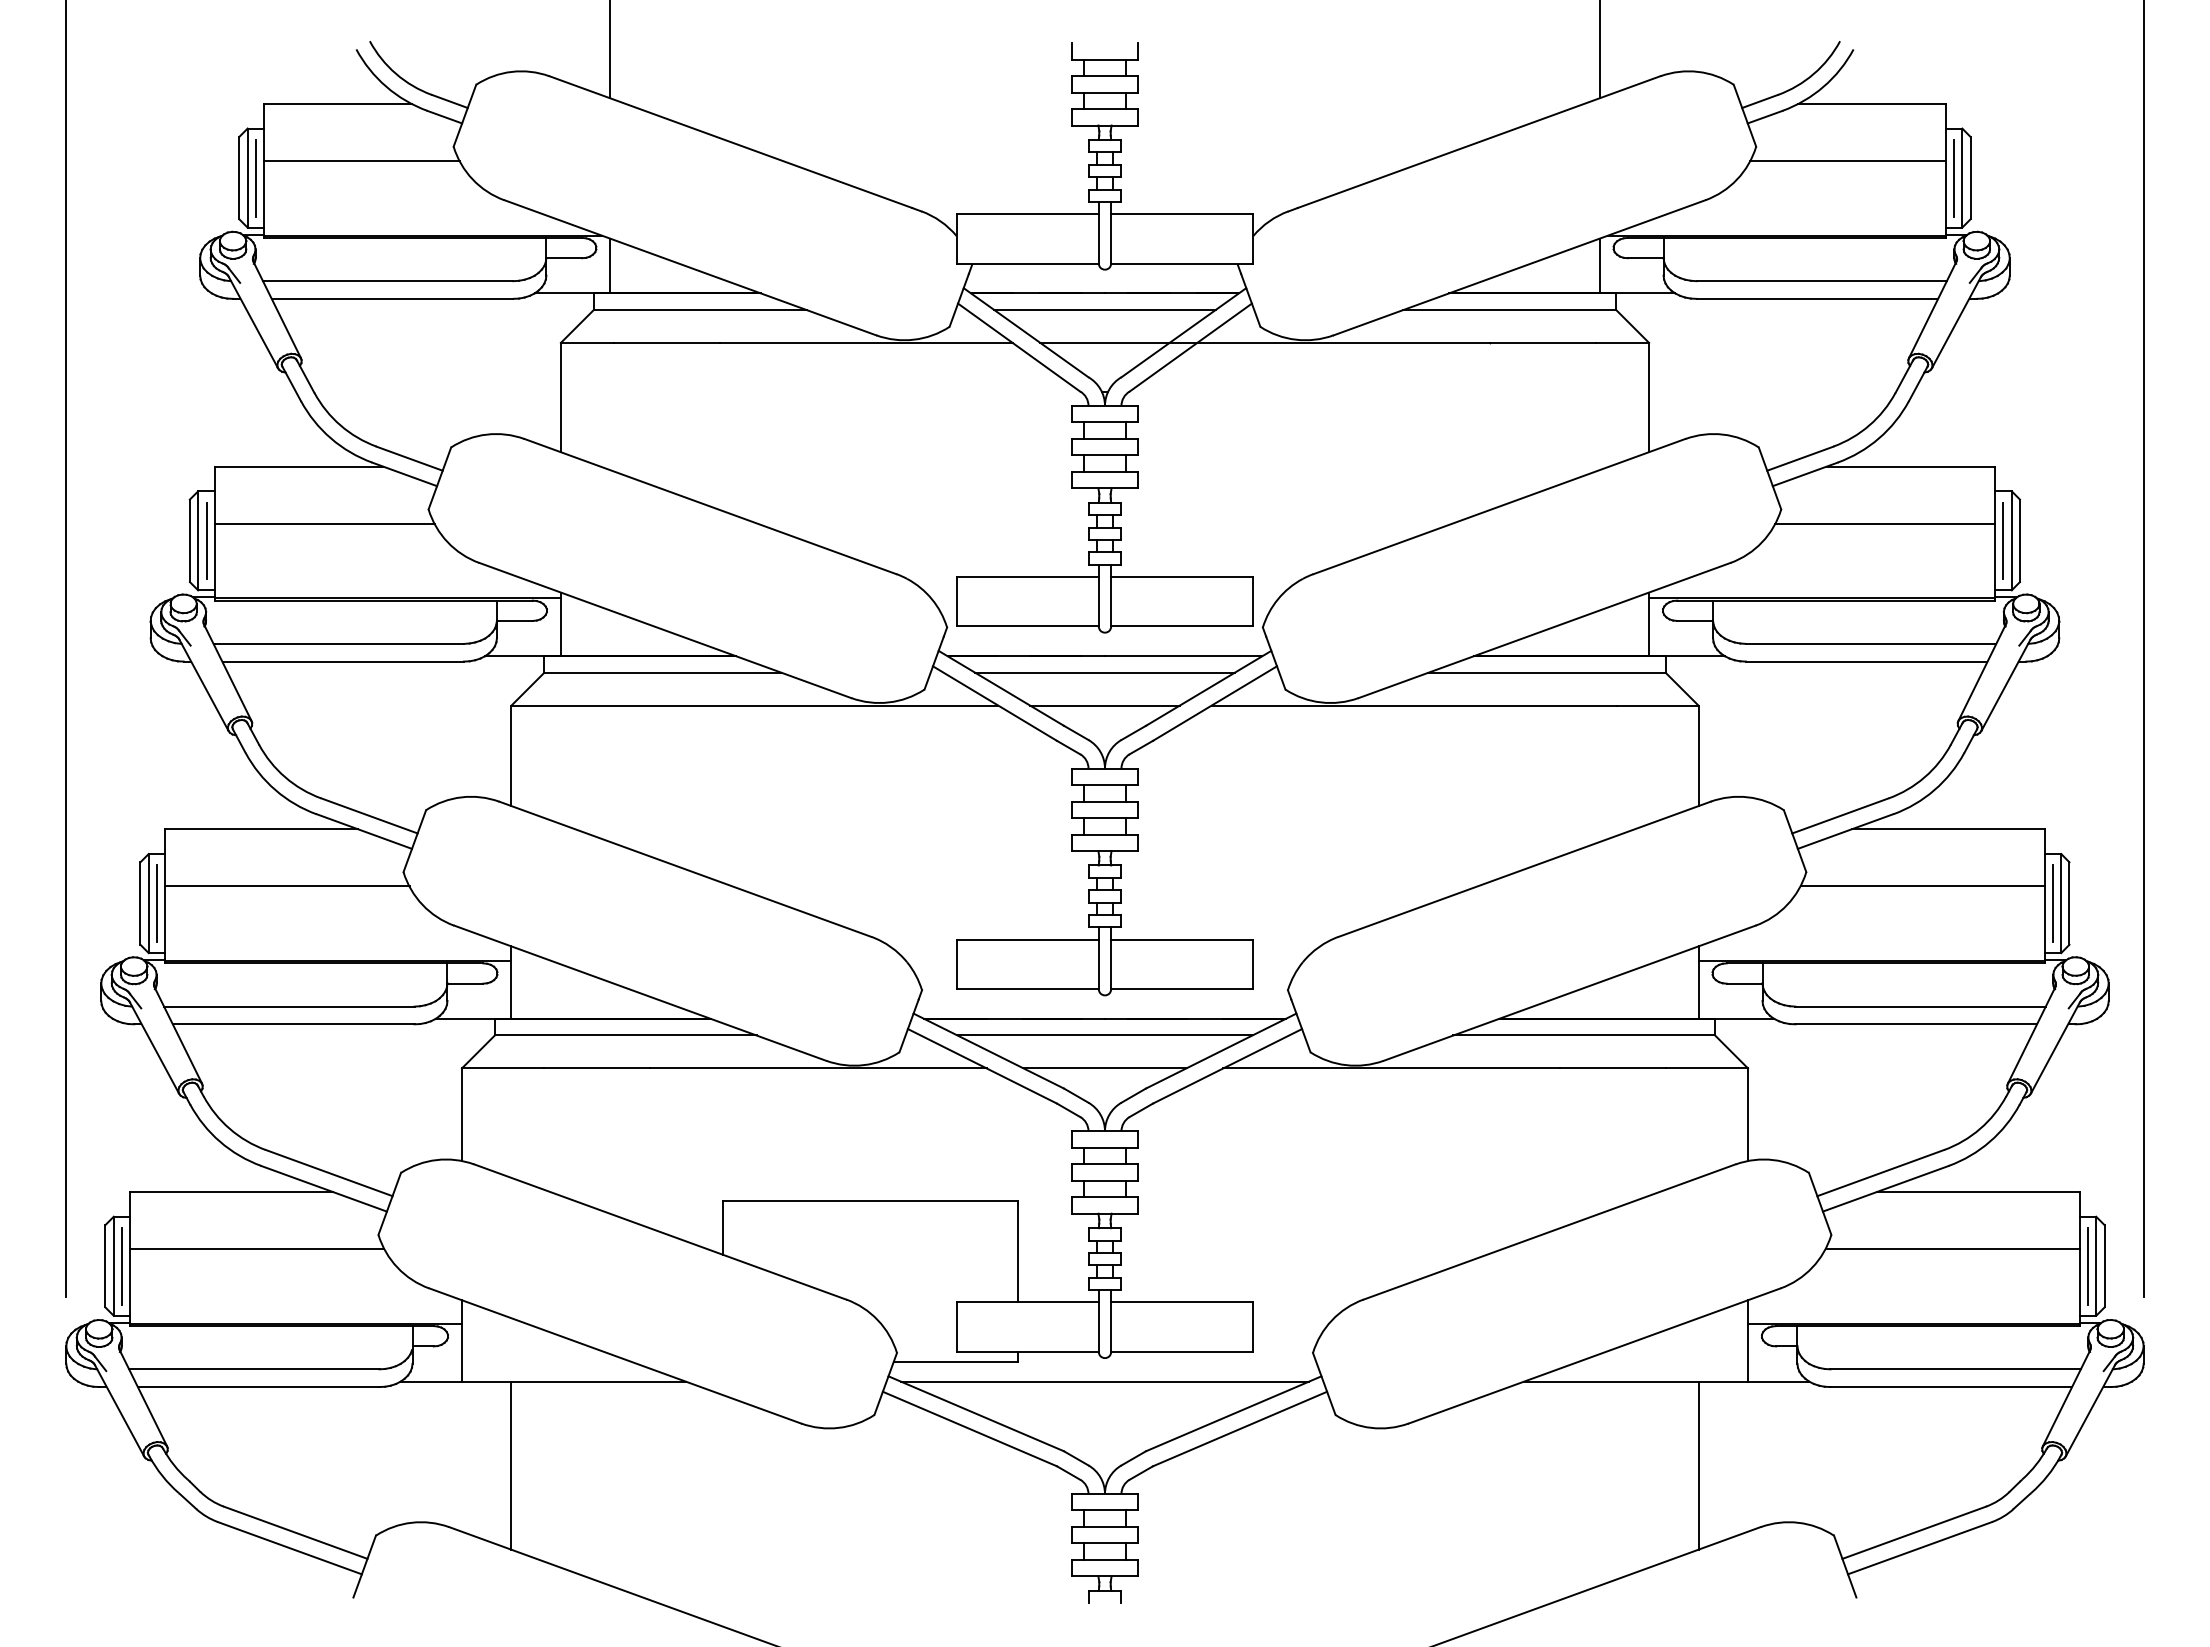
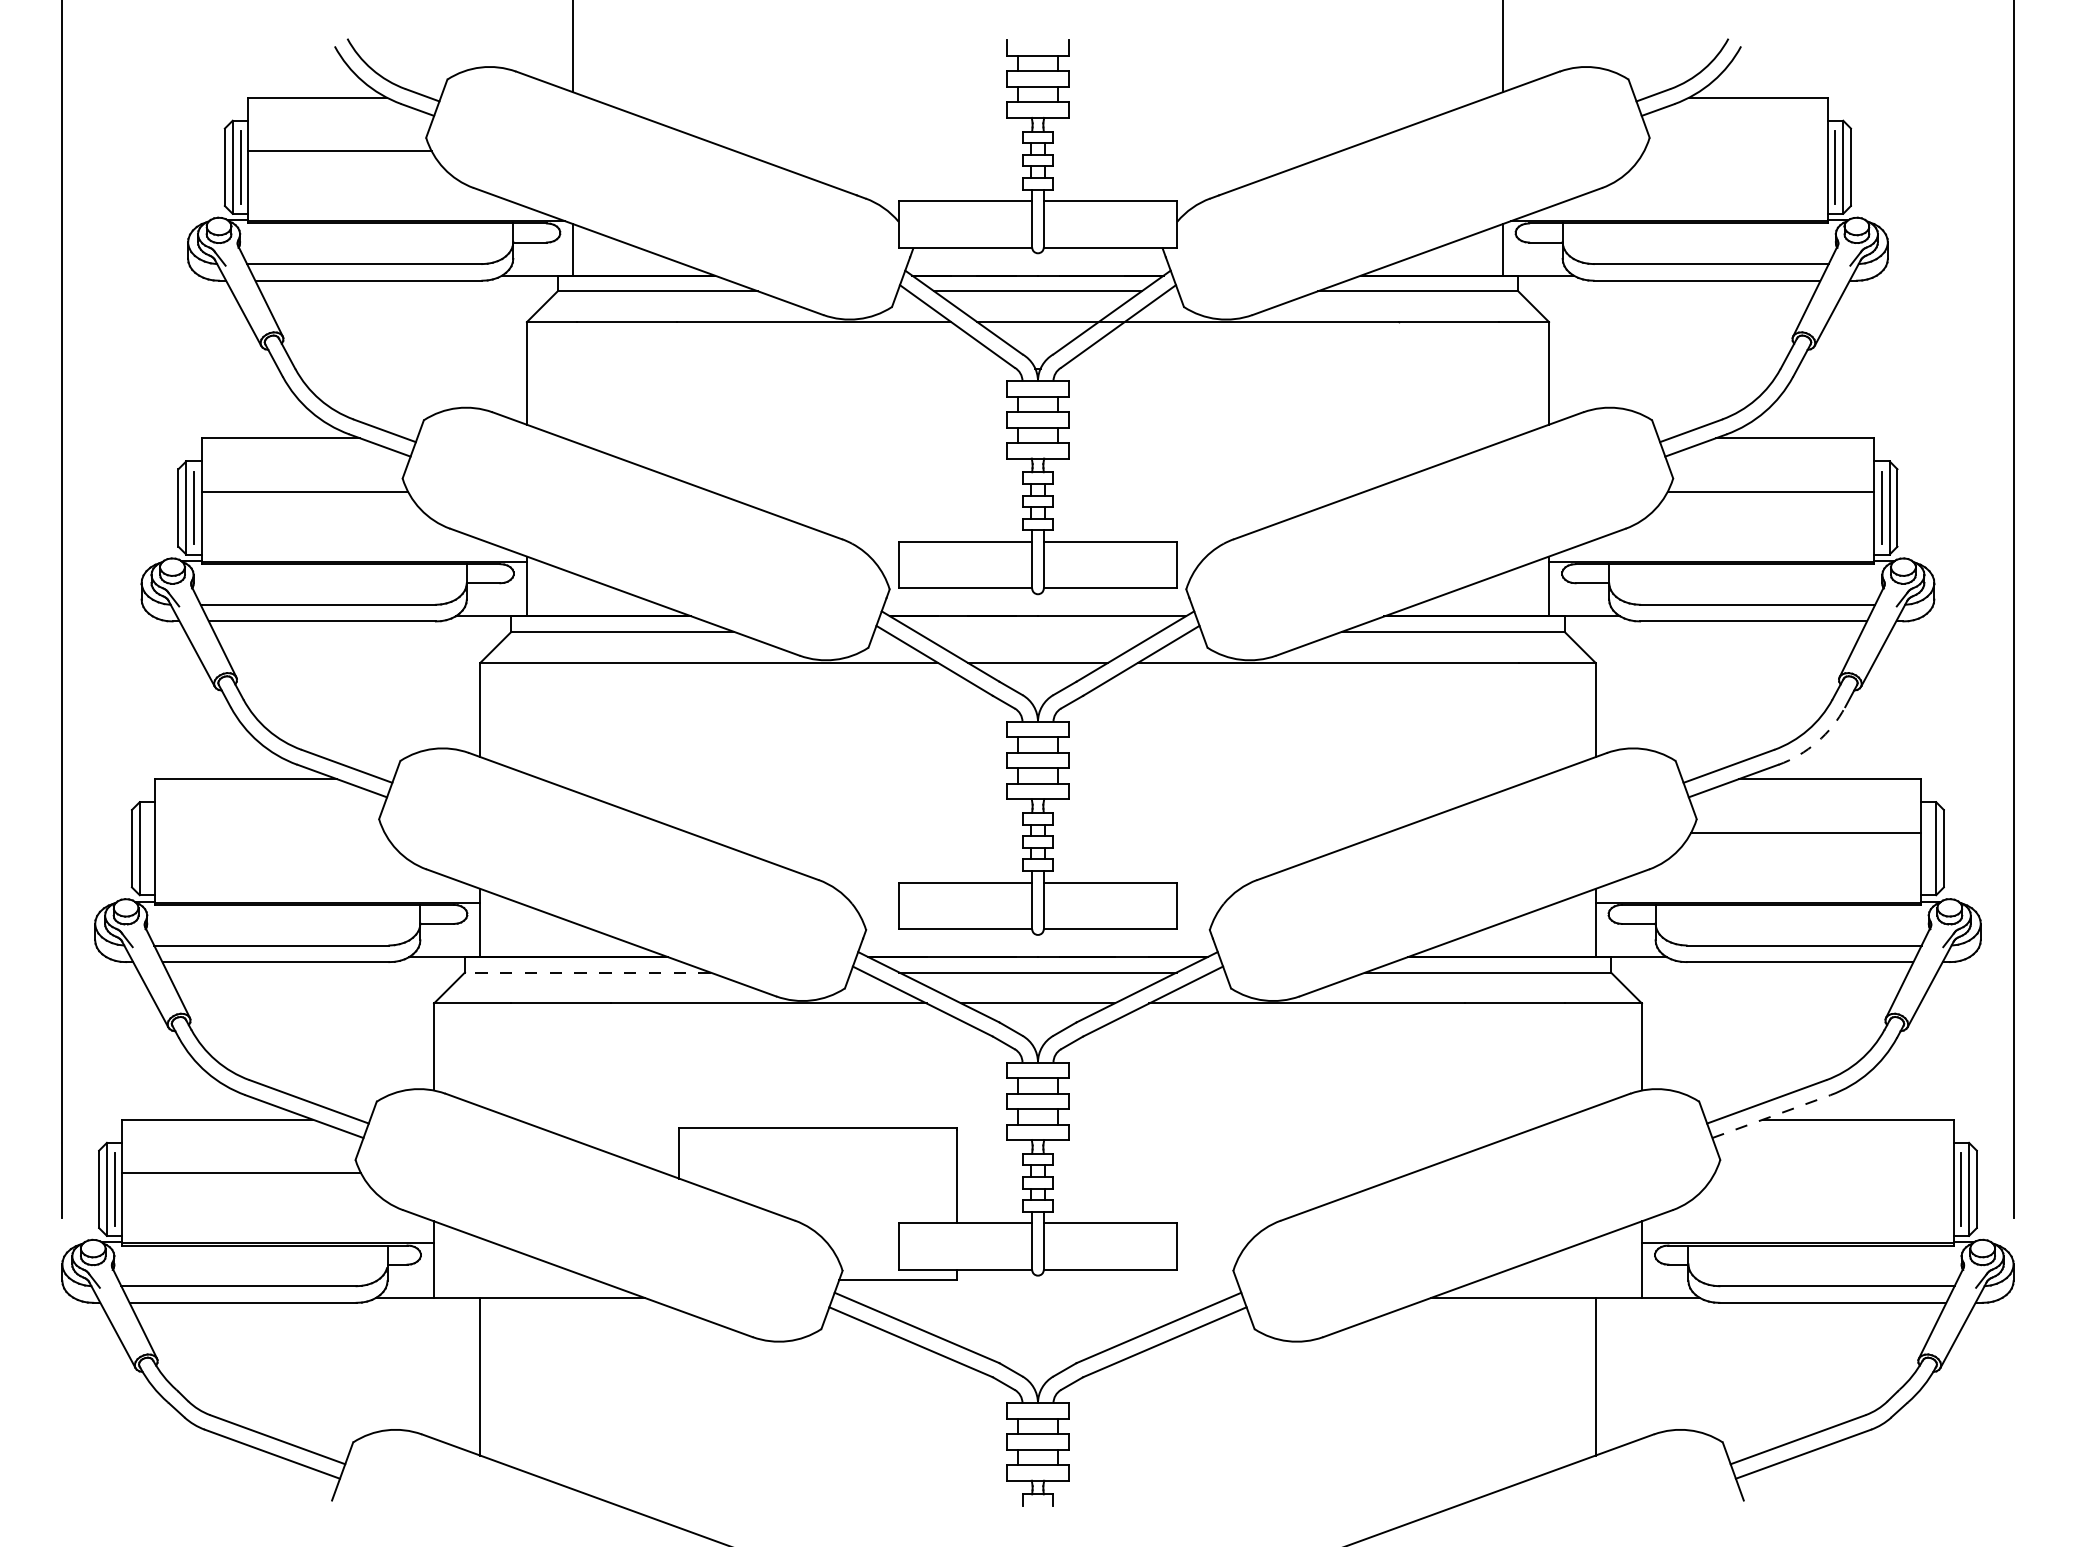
line: (1847, 161) -> (1735, 151), removed
line: (1104, 672) -> (1037, 631), removed
arc: (1934, 790) -> (1817, 742), solid -> dashed
line: (287, 886) -> (270, 832), removed
line: (157, 903) -> (148, 848), removed
line: (2052, 903) -> (1927, 848), removed
line: (625, 1035) -> (587, 972), solid -> dashed
line: (1885, 1188) -> (1771, 1116), solid -> dashed
line: (1952, 1249) -> (1834, 1173), removed
line: (1104, 1381) -> (1037, 1297), removed

